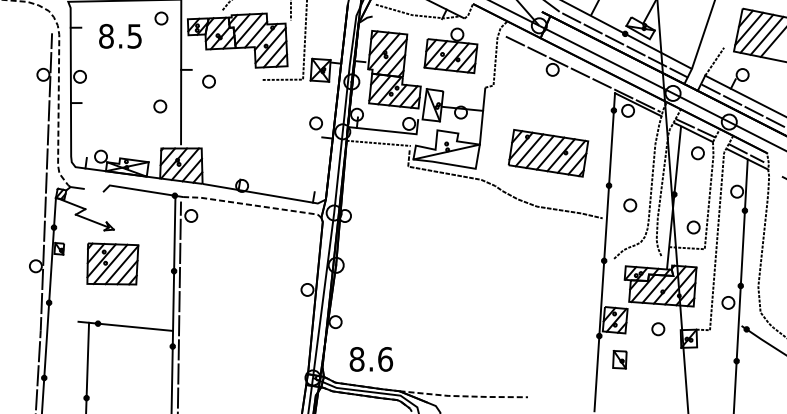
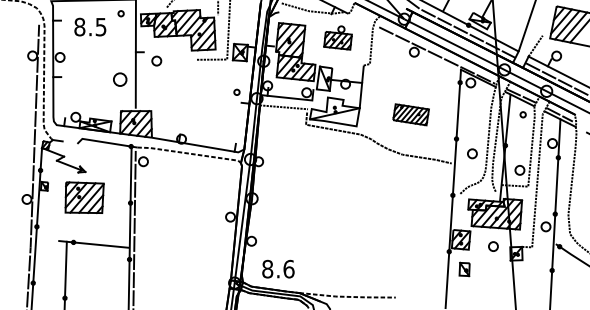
part: (161, 18) -> (121, 13), size x0.6
part: (450, 50) -> (337, 37), size x0.7
part: (160, 106) -> (120, 79), size x1.4
part: (315, 123) -> (236, 92), size x0.6
part: (548, 153) -> (411, 114), size x0.6
part: (697, 153) -> (522, 114), size x0.6

